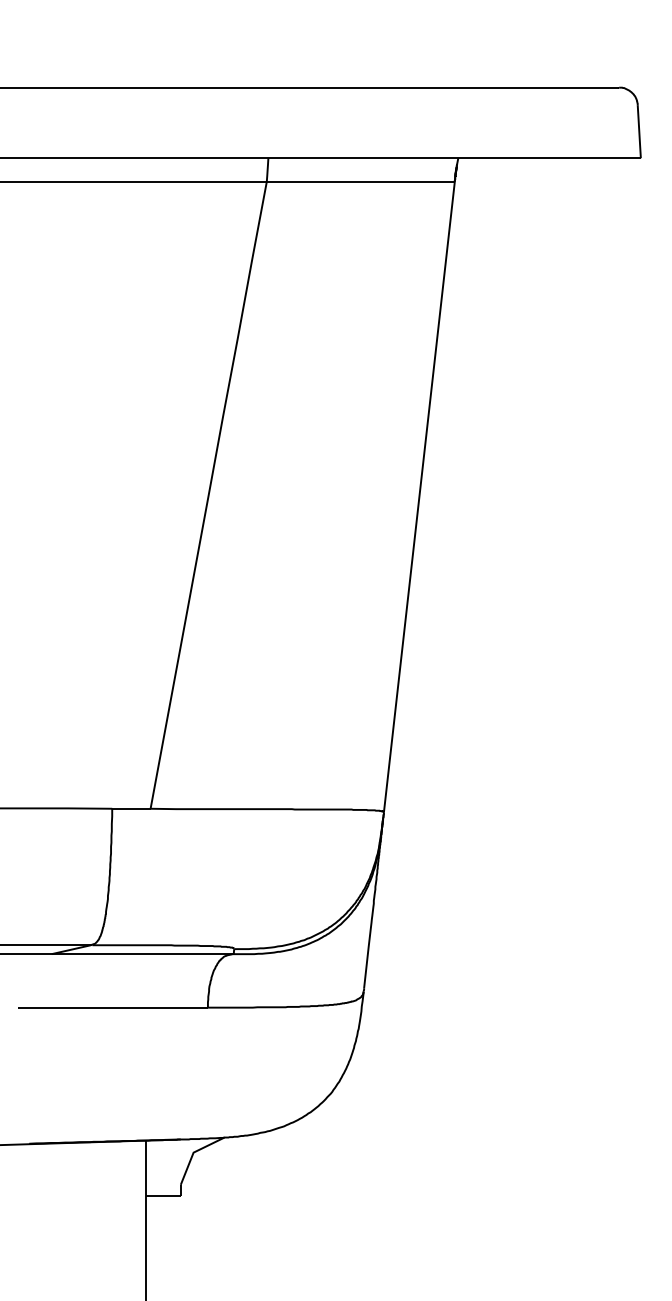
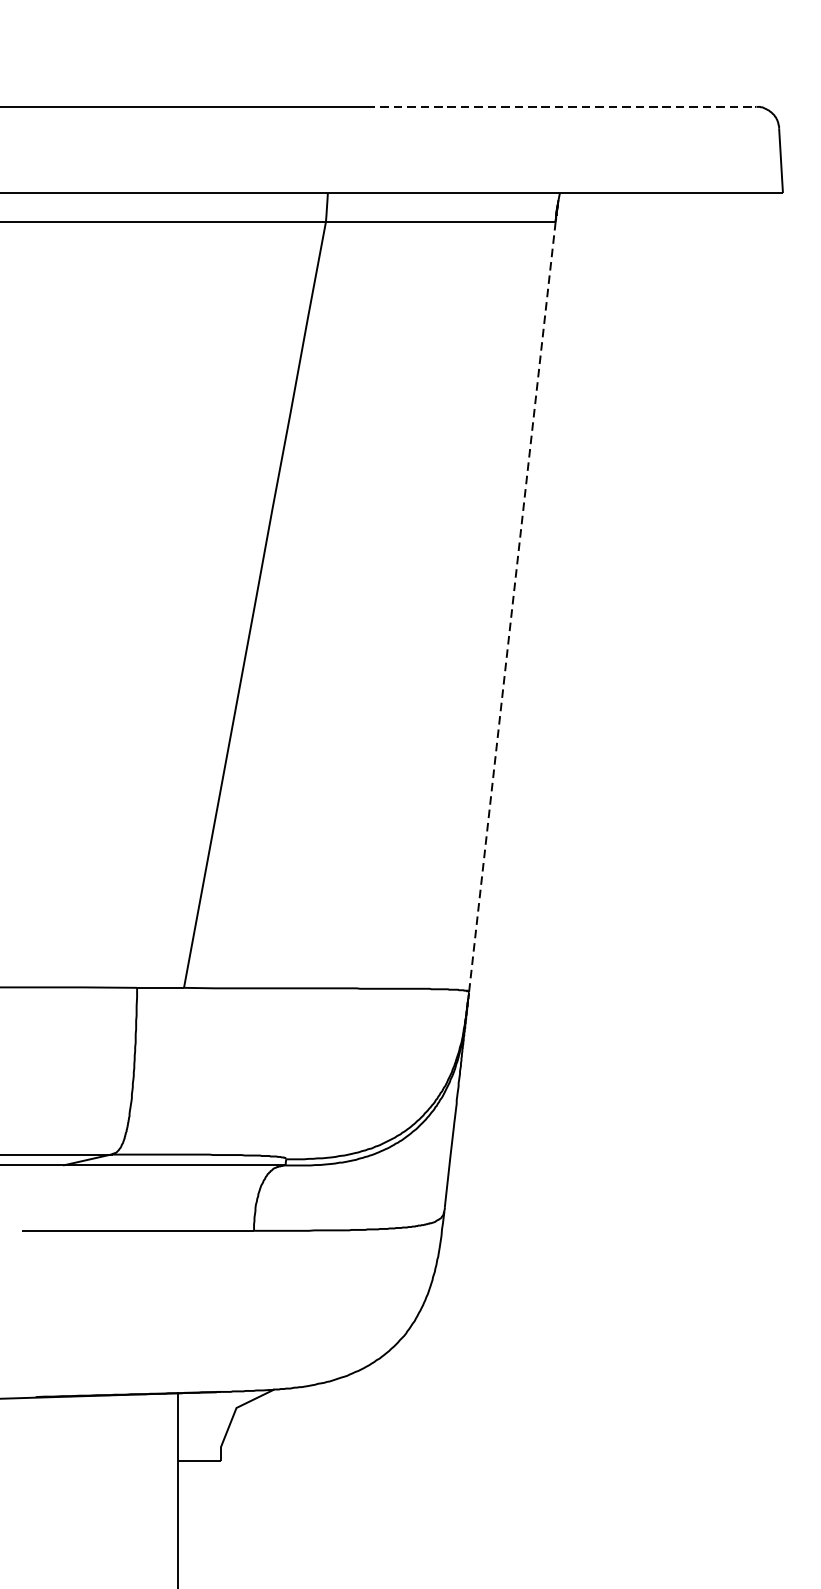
line: (459, 87) -> (561, 106), solid -> dashed
line: (419, 497) -> (512, 607), solid -> dashed

